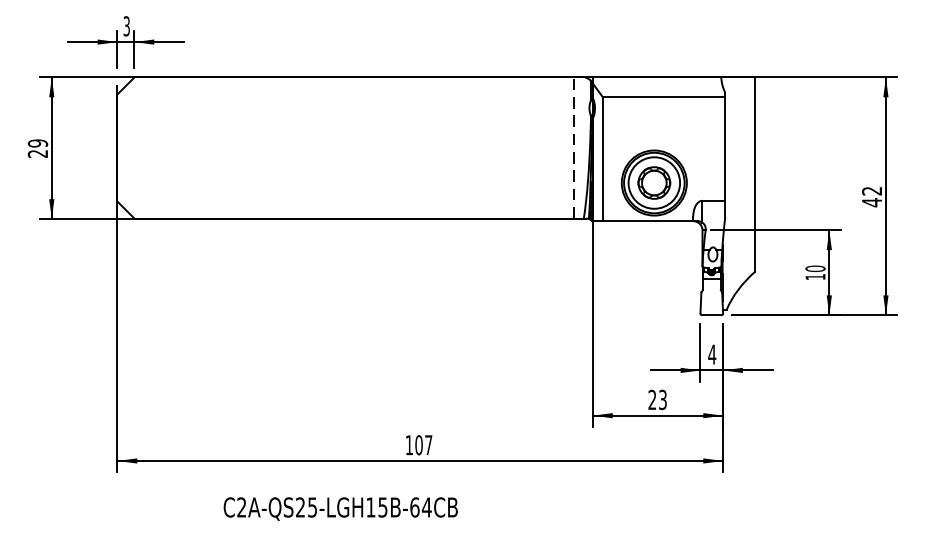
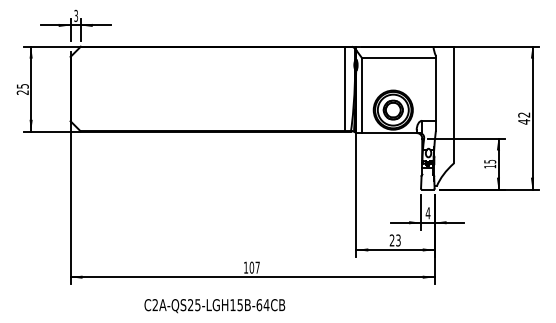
text: (37, 143) -> (22, 86), 29 -> 25
line: (574, 147) -> (345, 88), dashed -> solid
text: (816, 268) -> (490, 161), 10 -> 15
text: (340, 509) -> (214, 306), moved

